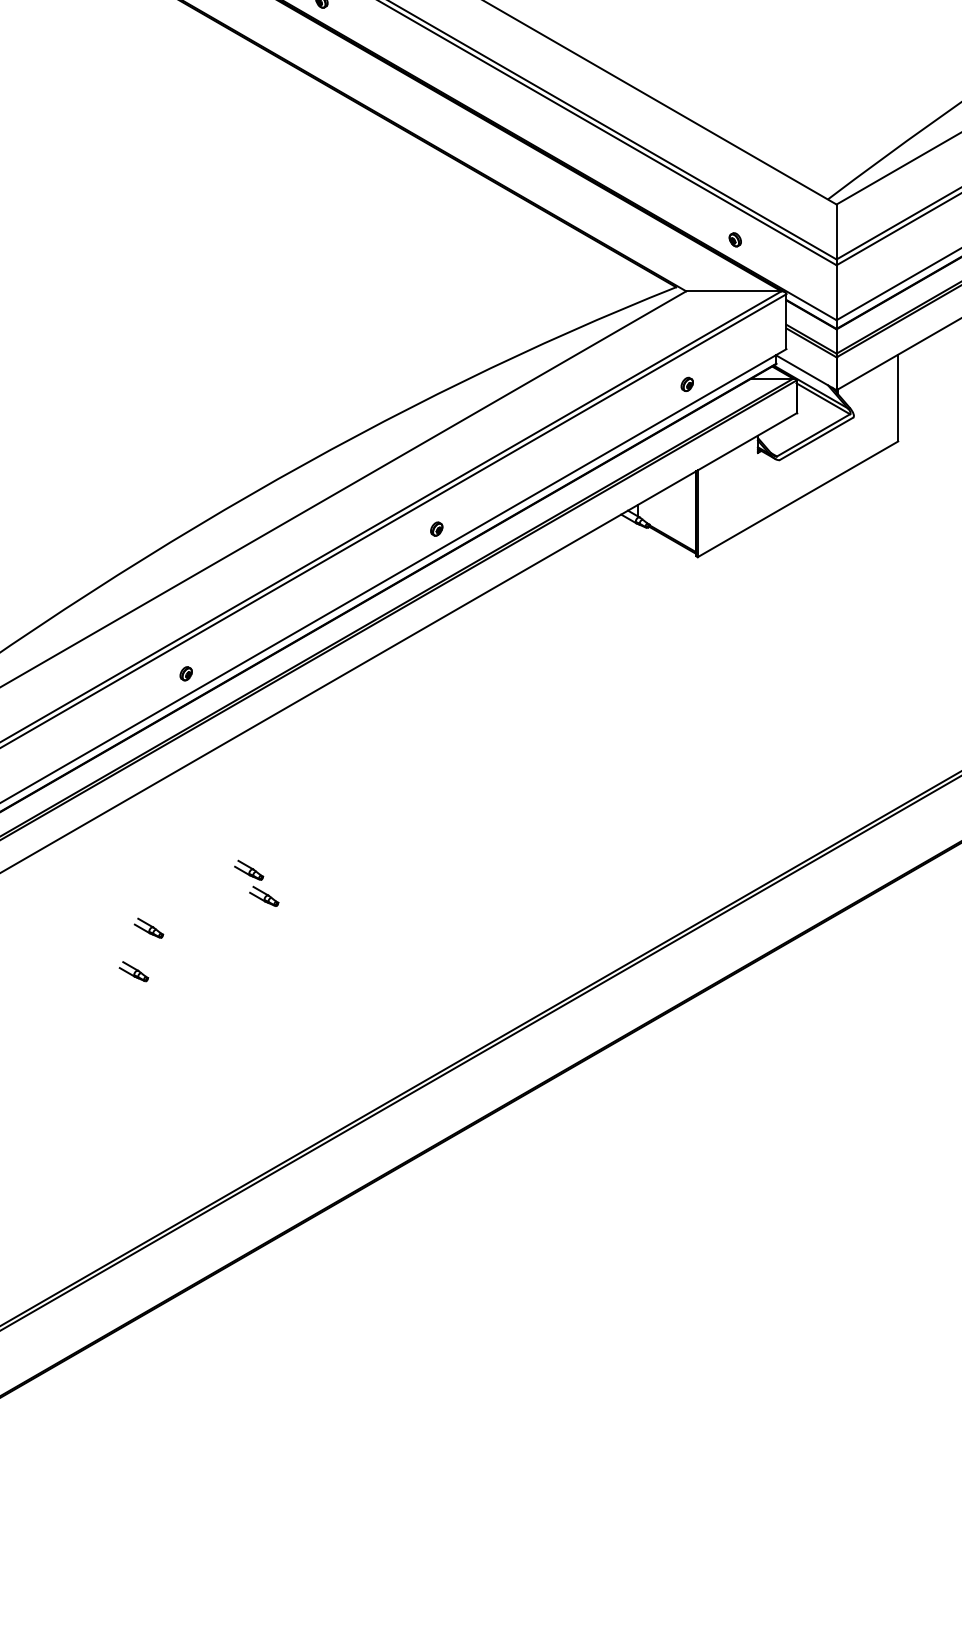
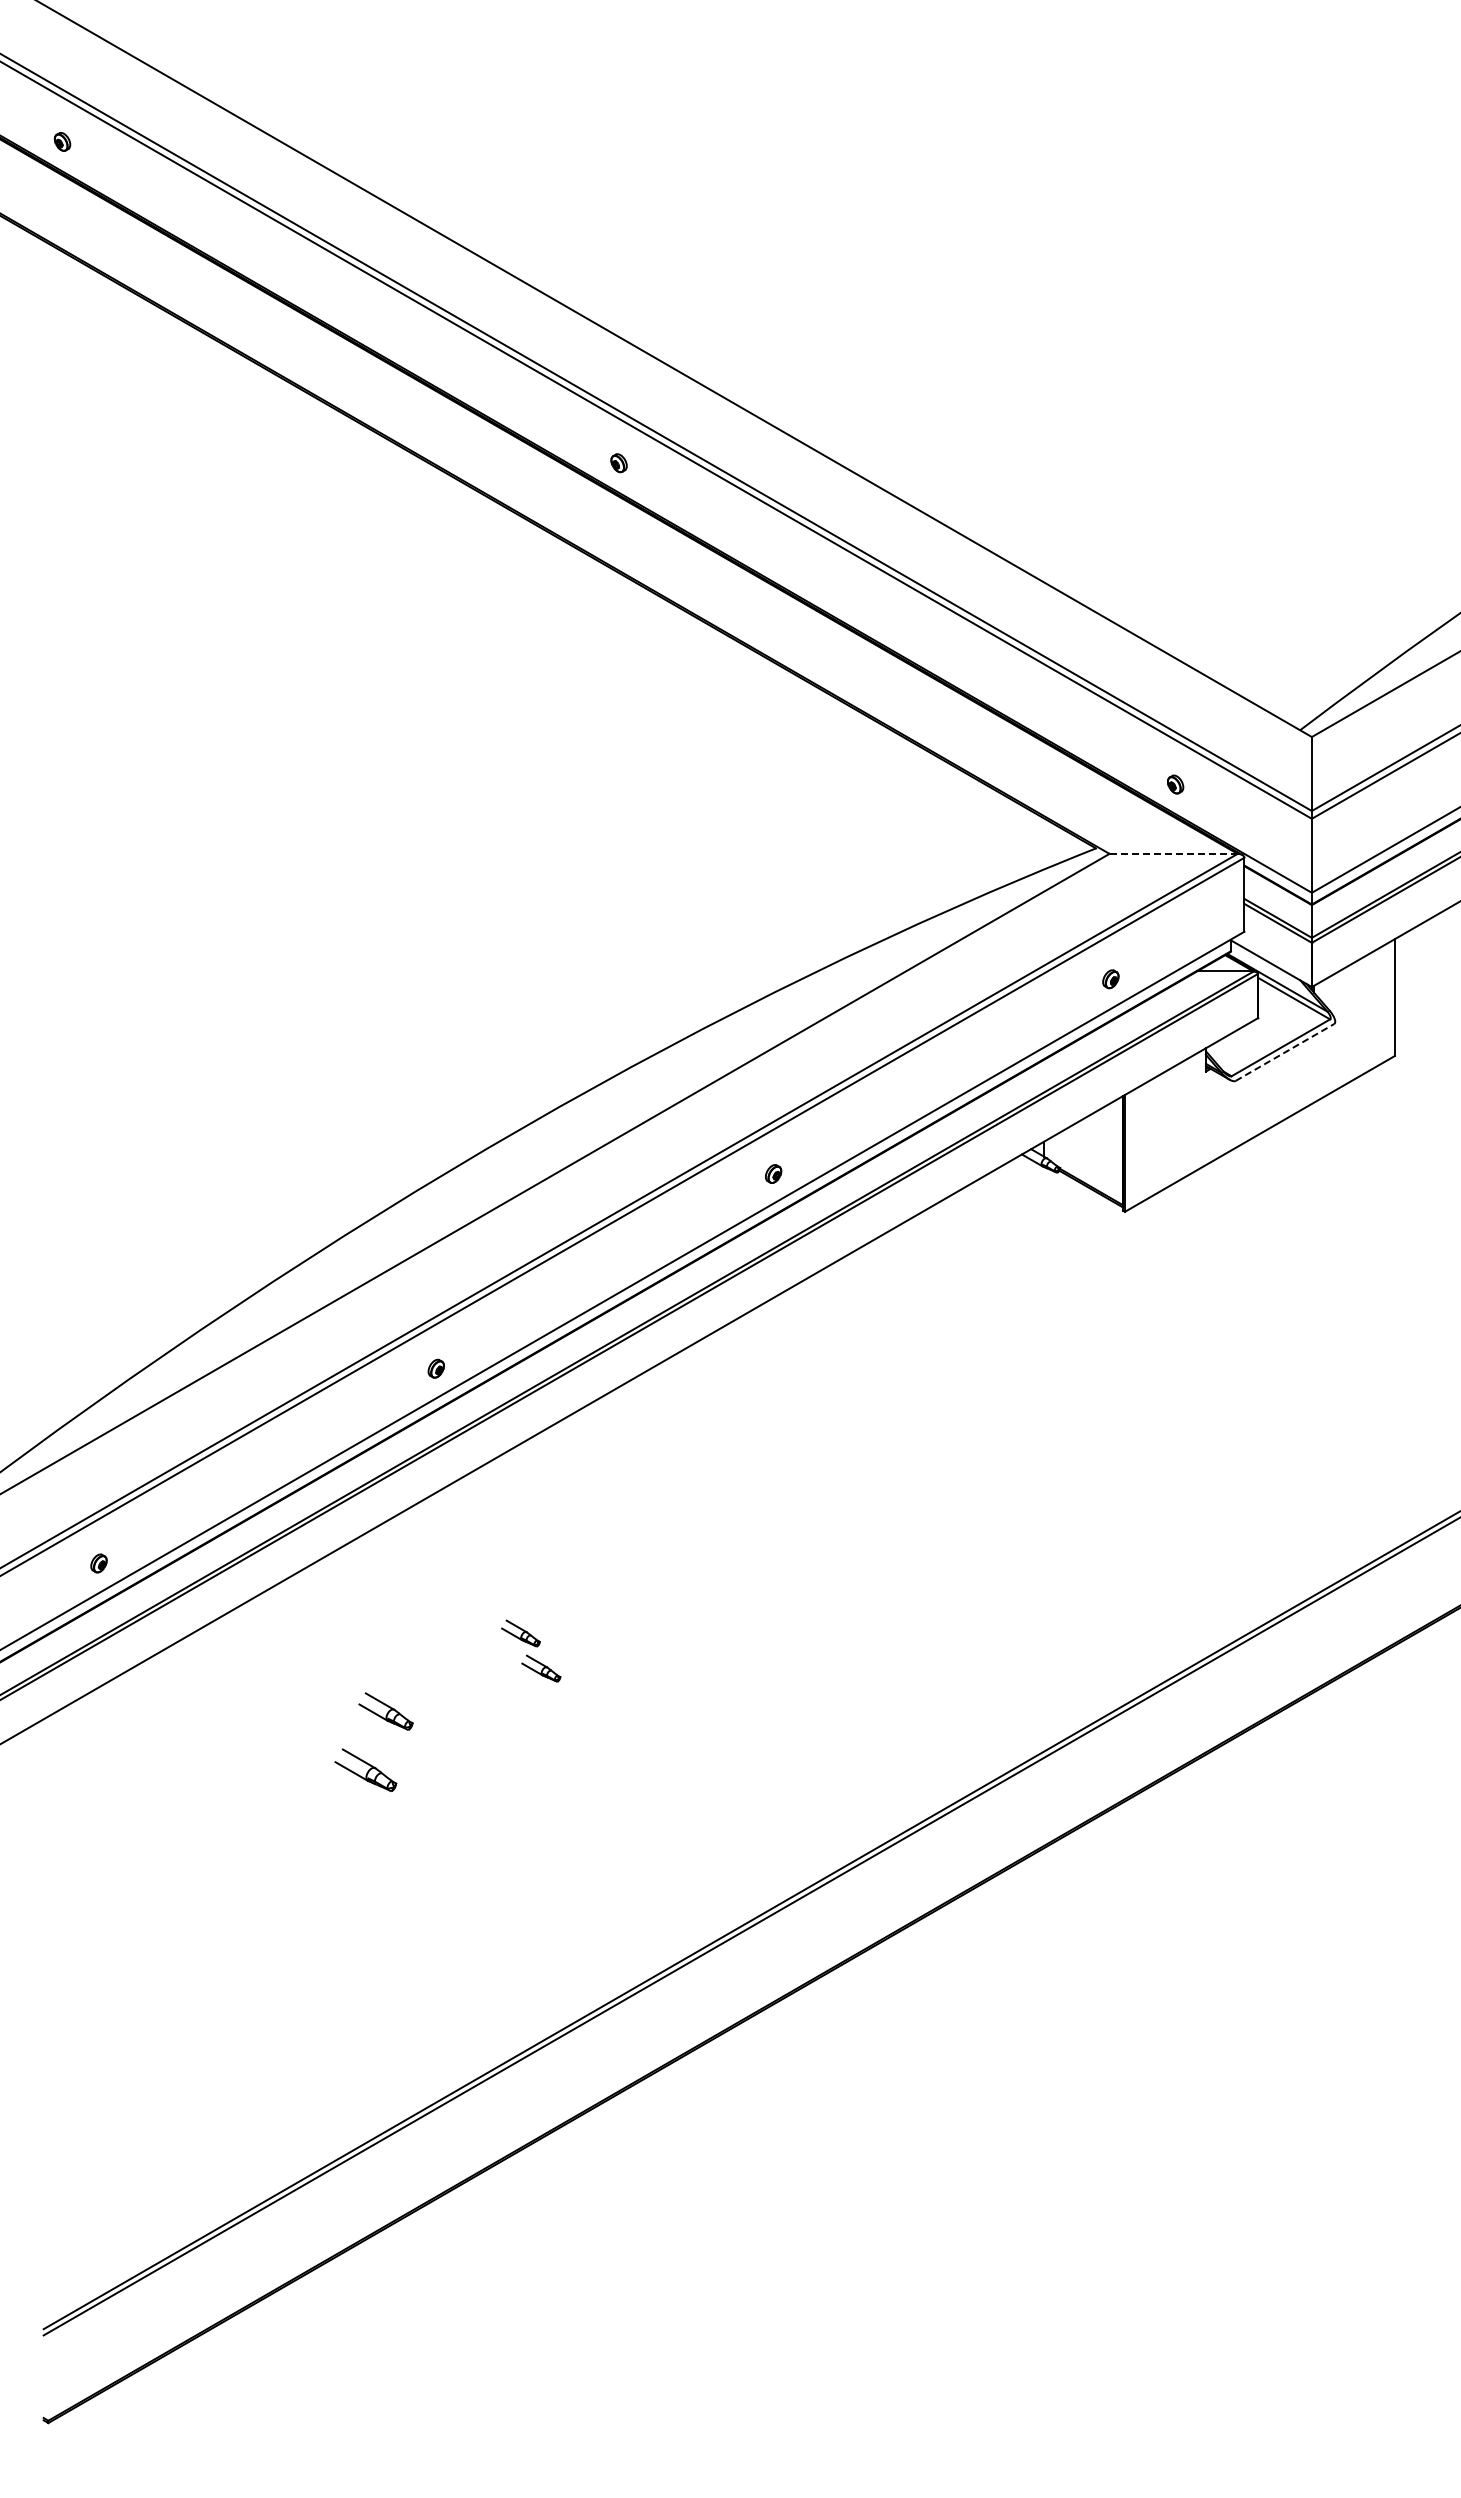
line: (733, 291) -> (1173, 853), solid -> dashed
line: (816, 438) -> (1284, 1052), solid -> dashed
part: (149, 928) -> (386, 1711), size x1.4
part: (133, 971) -> (365, 1769), size x1.6

